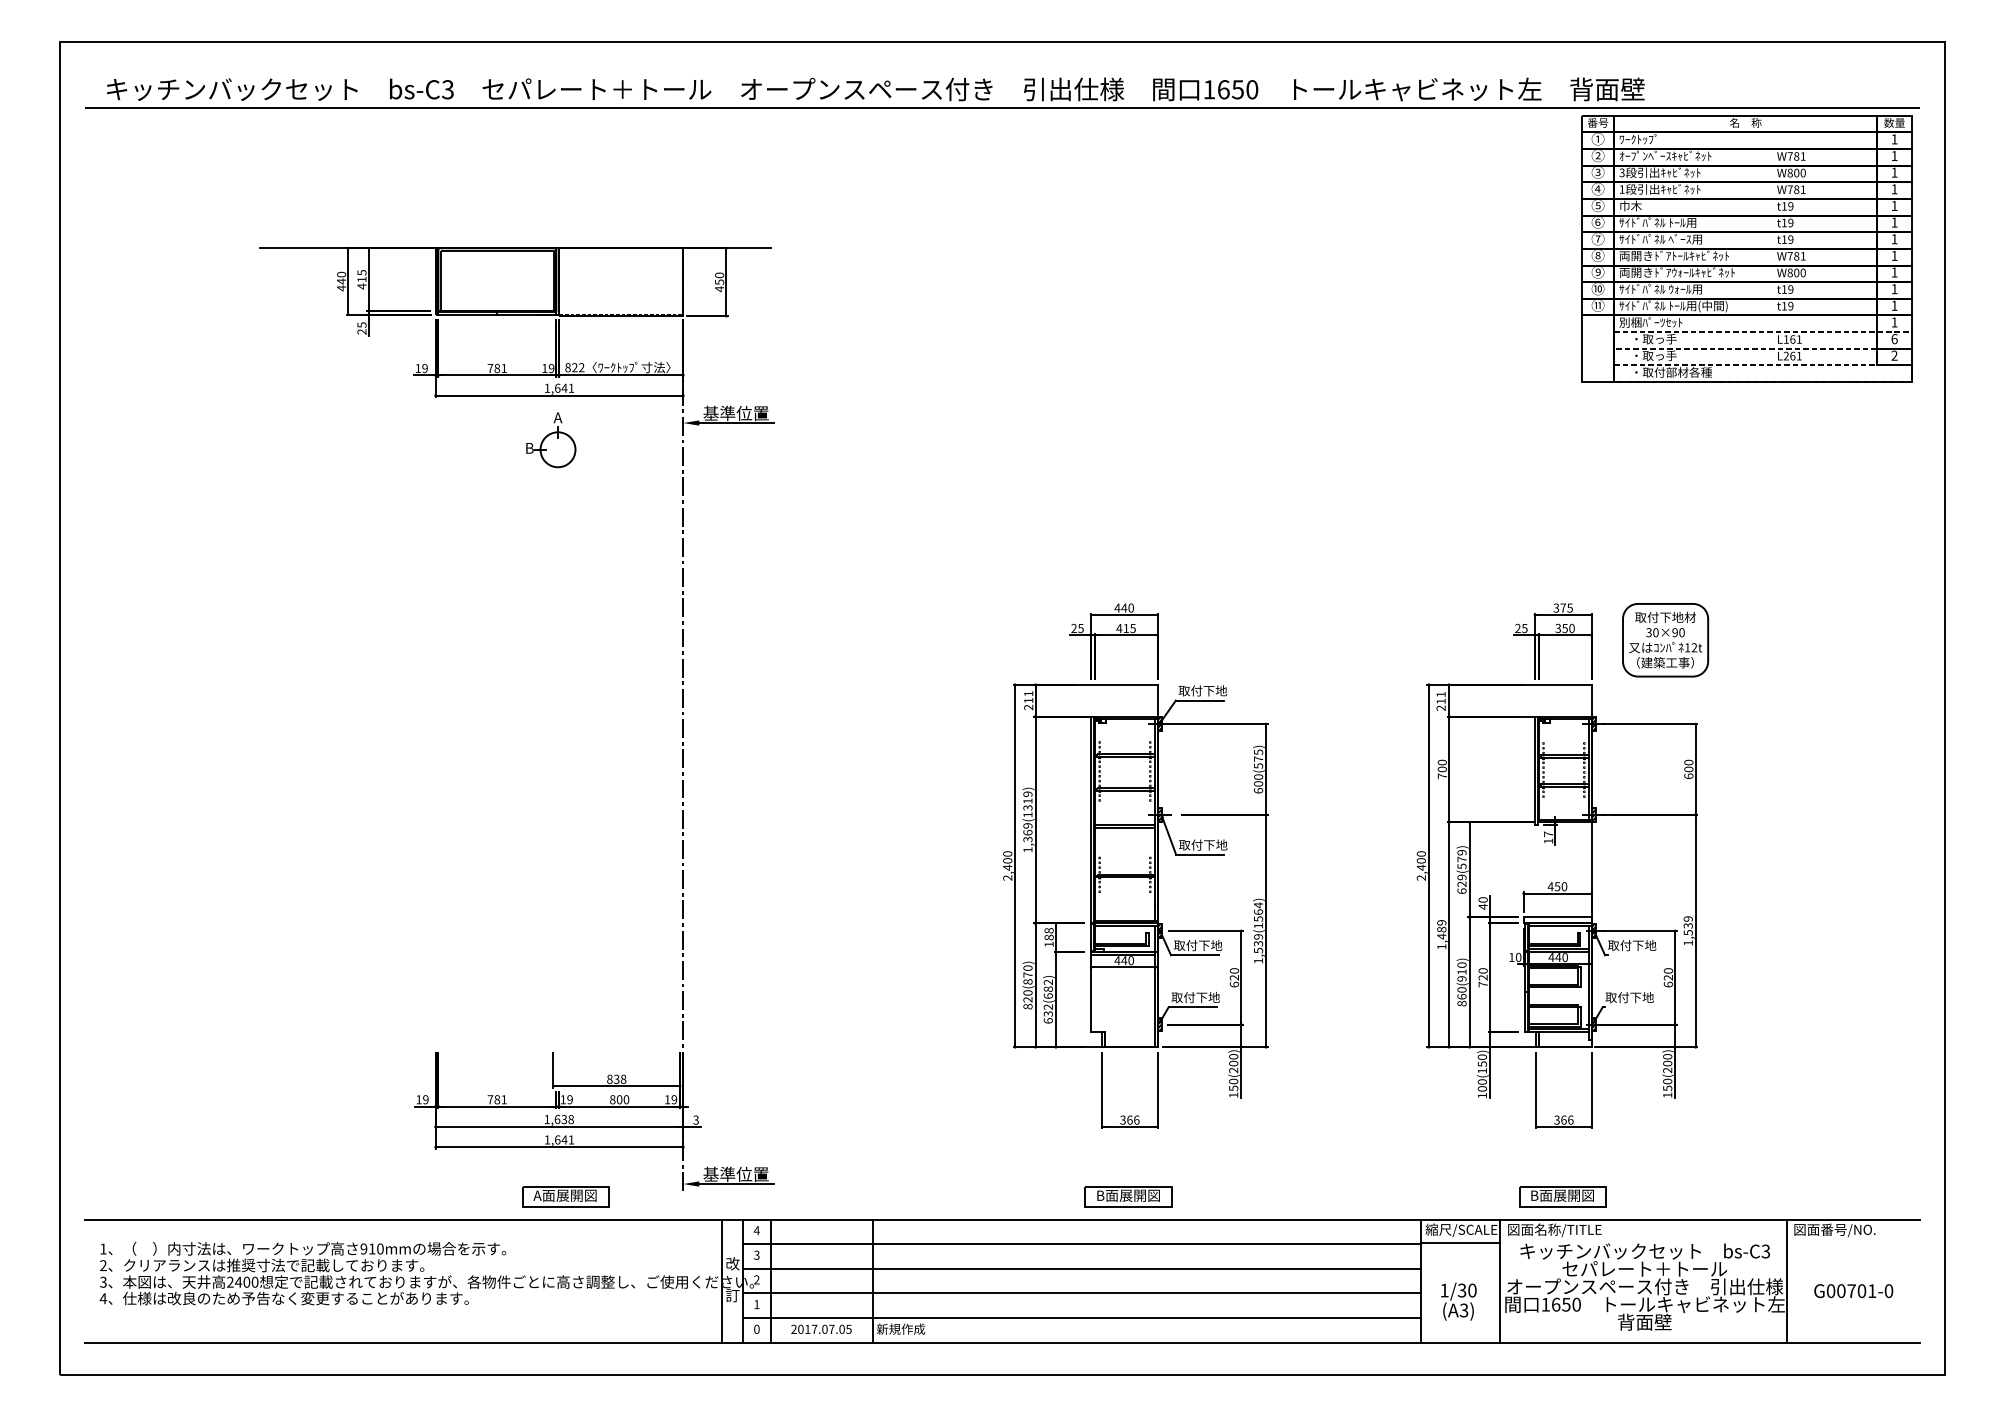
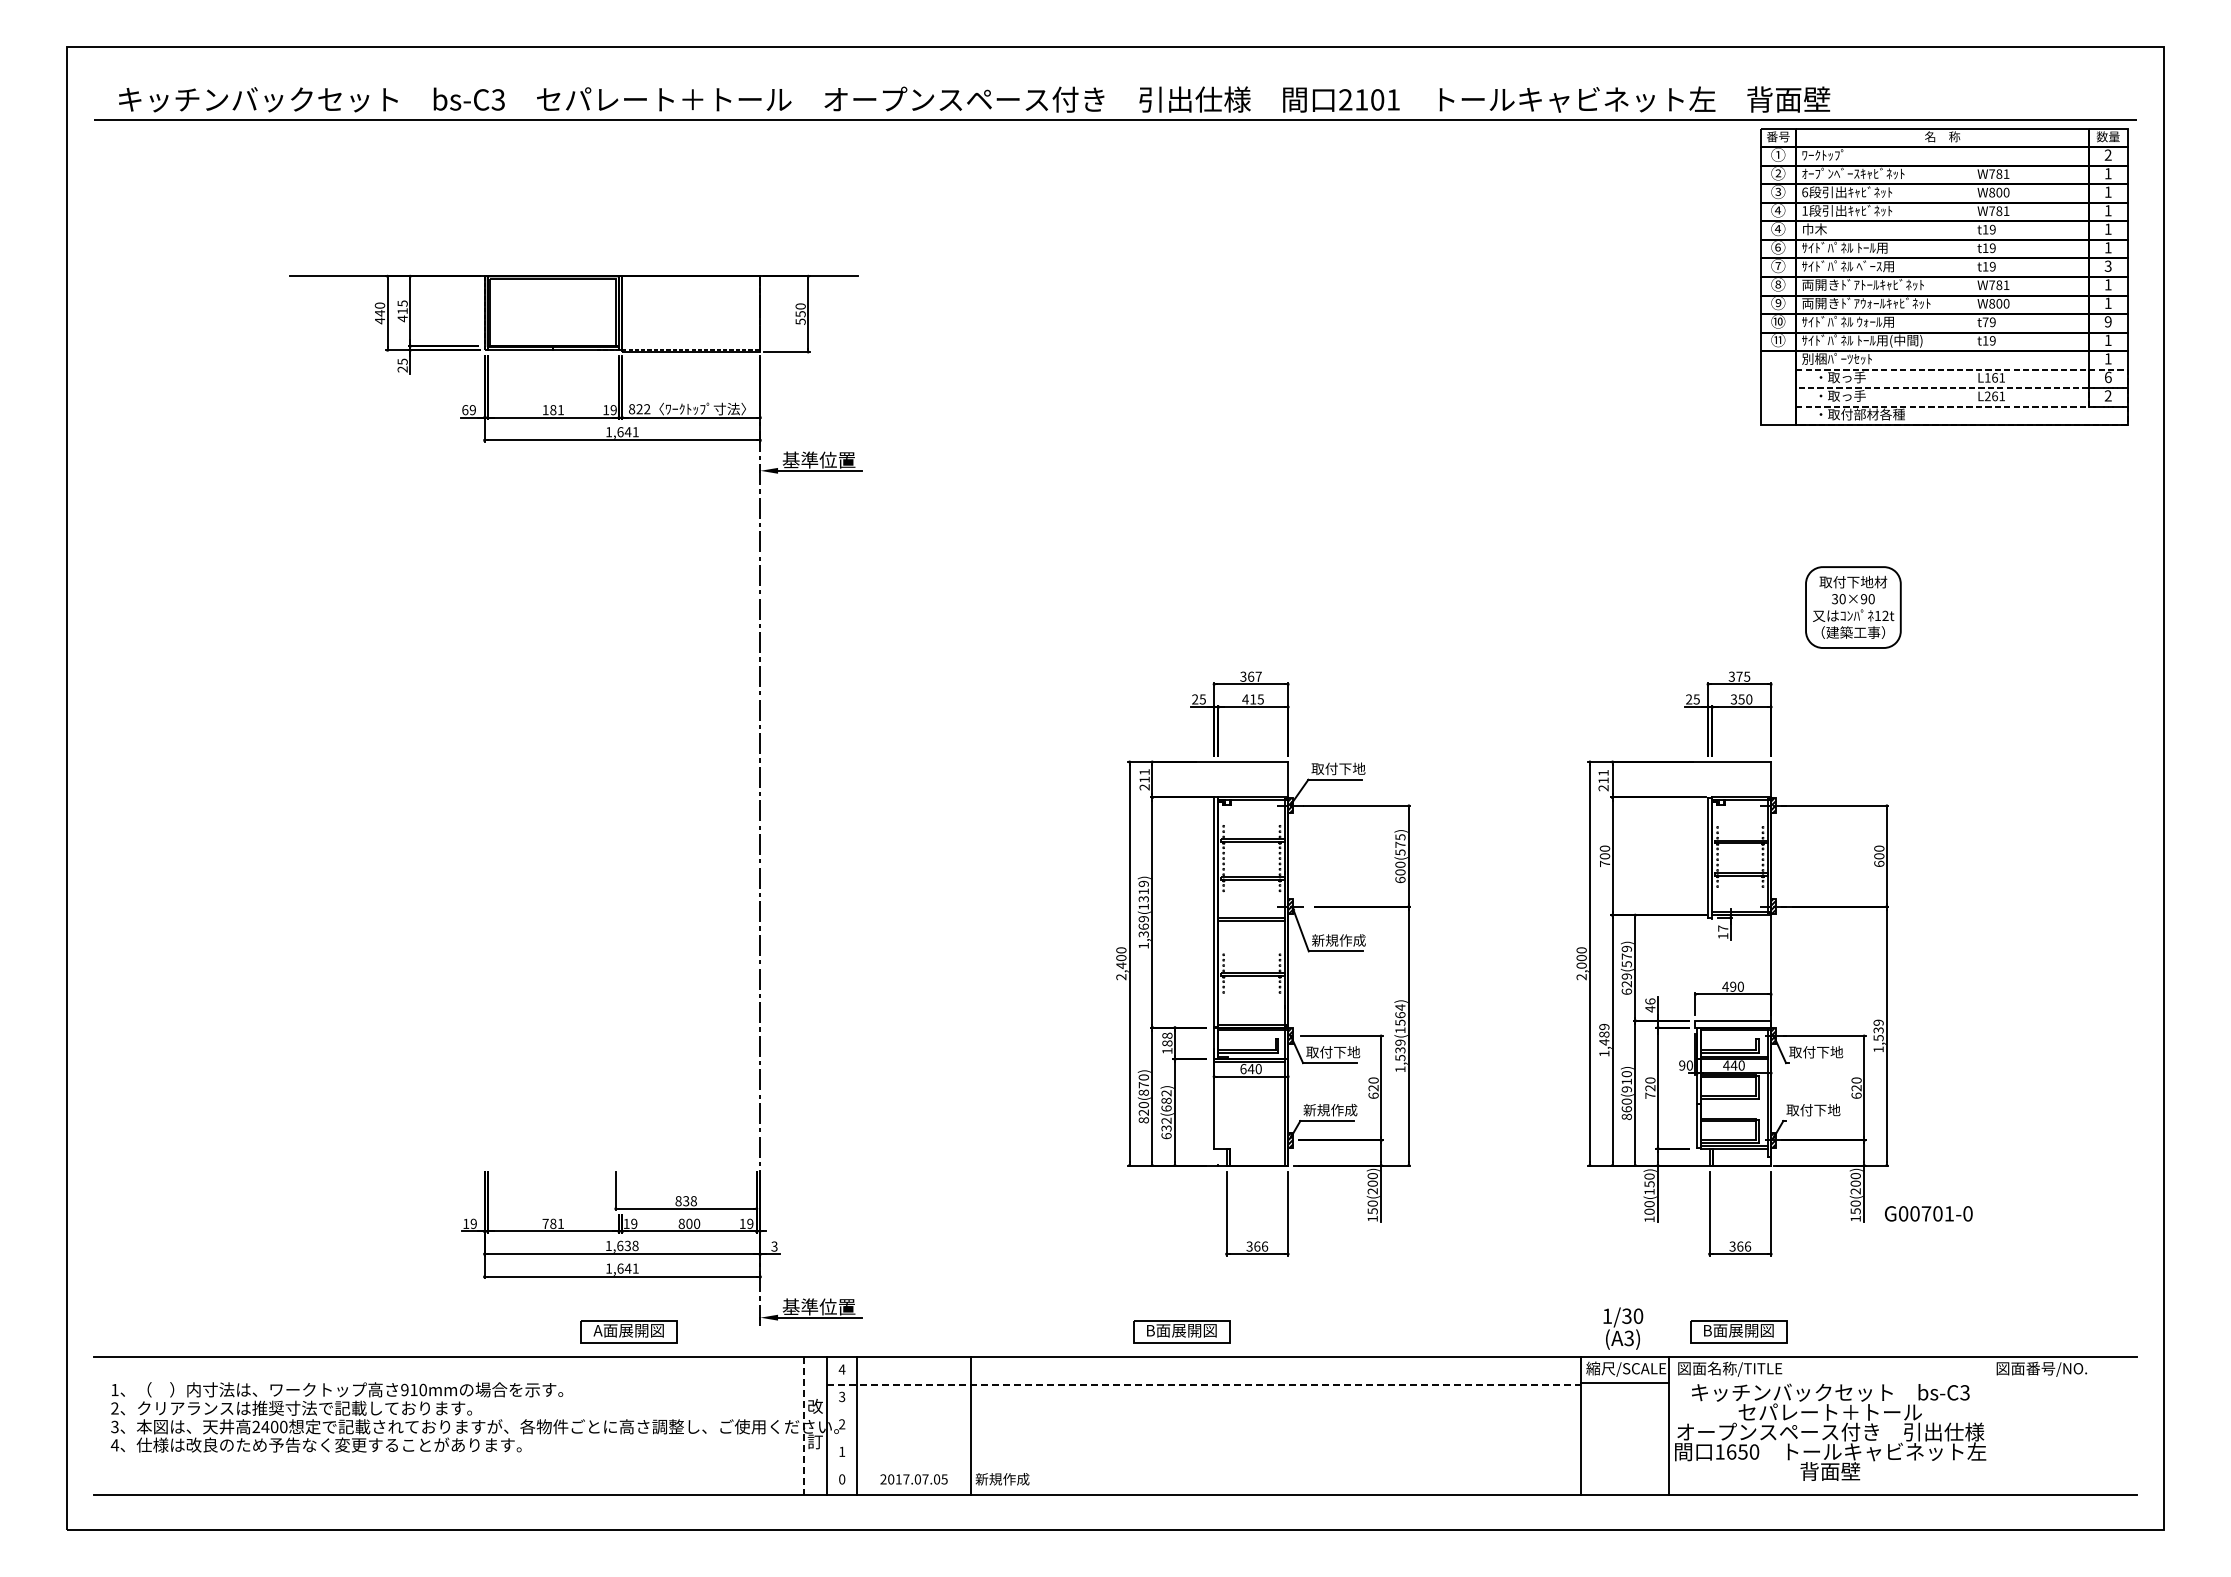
text: (1230, 89) -> (1369, 99), 1650 -> 2101
text: (1893, 138) -> (2107, 154), 1 -> 2
text: (1622, 172) -> (1805, 192), 3 -> 6
text: (1597, 205) -> (1777, 228), ⑤ -> ④
text: (1893, 238) -> (2107, 265), 1 -> 3
text: (719, 288) -> (800, 321), 450 -> 550
text: (1784, 288) -> (1985, 321), t19 -> t79
text: (1893, 288) -> (2107, 321), 1 -> 9
text: (418, 368) -> (465, 410), 19 -> 69
text: (490, 368) -> (545, 410), 781 -> 181
part: (551, 439) -> (613, 489), removed
text: (1123, 607) -> (1250, 676), 440 -> 367
part: (1665, 640) -> (1853, 607), moved
text: (1202, 845) -> (1338, 940), 取付下地 -> 新規作成
text: (1421, 867) -> (1581, 965), 2,400 -> 2,000
text: (1557, 886) -> (1733, 986), 450 -> 490
text: (1483, 899) -> (1650, 1001), 40 -> 46
text: (1512, 957) -> (1682, 1065), 10 -> 90
text: (1117, 960) -> (1243, 1068), 440 -> 640
text: (1195, 996) -> (1330, 1109), 取付下地 -> 新規作成
part: (1128, 1196) -> (1181, 1331), moved
line: (1081, 1244) -> (1203, 1384), solid -> dashed
line: (1081, 1268) -> (1203, 1411), removed
line: (722, 1280) -> (803, 1425), solid -> dashed
line: (1786, 1280) -> (1988, 1425), removed
text: (1853, 1290) -> (1928, 1213), moved
line: (1081, 1293) -> (1203, 1439), removed
text: (1458, 1301) -> (1623, 1328), moved
line: (1081, 1317) -> (1203, 1466), removed

